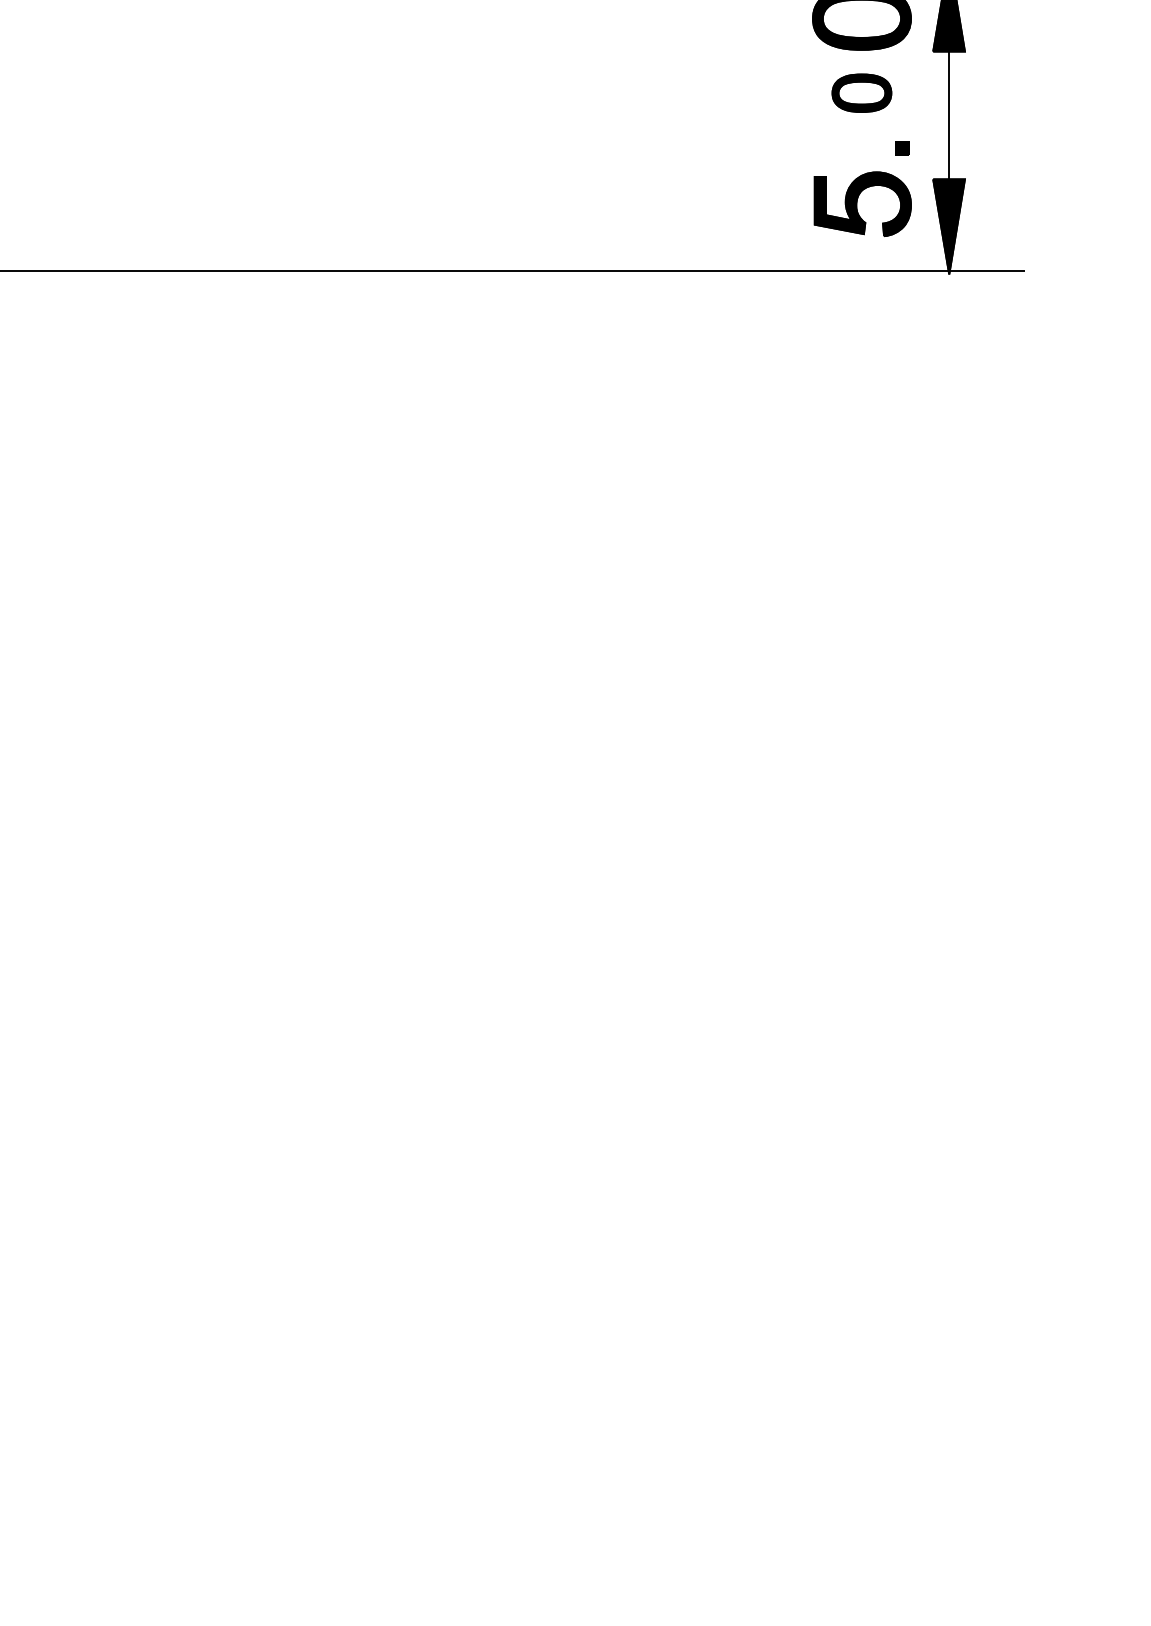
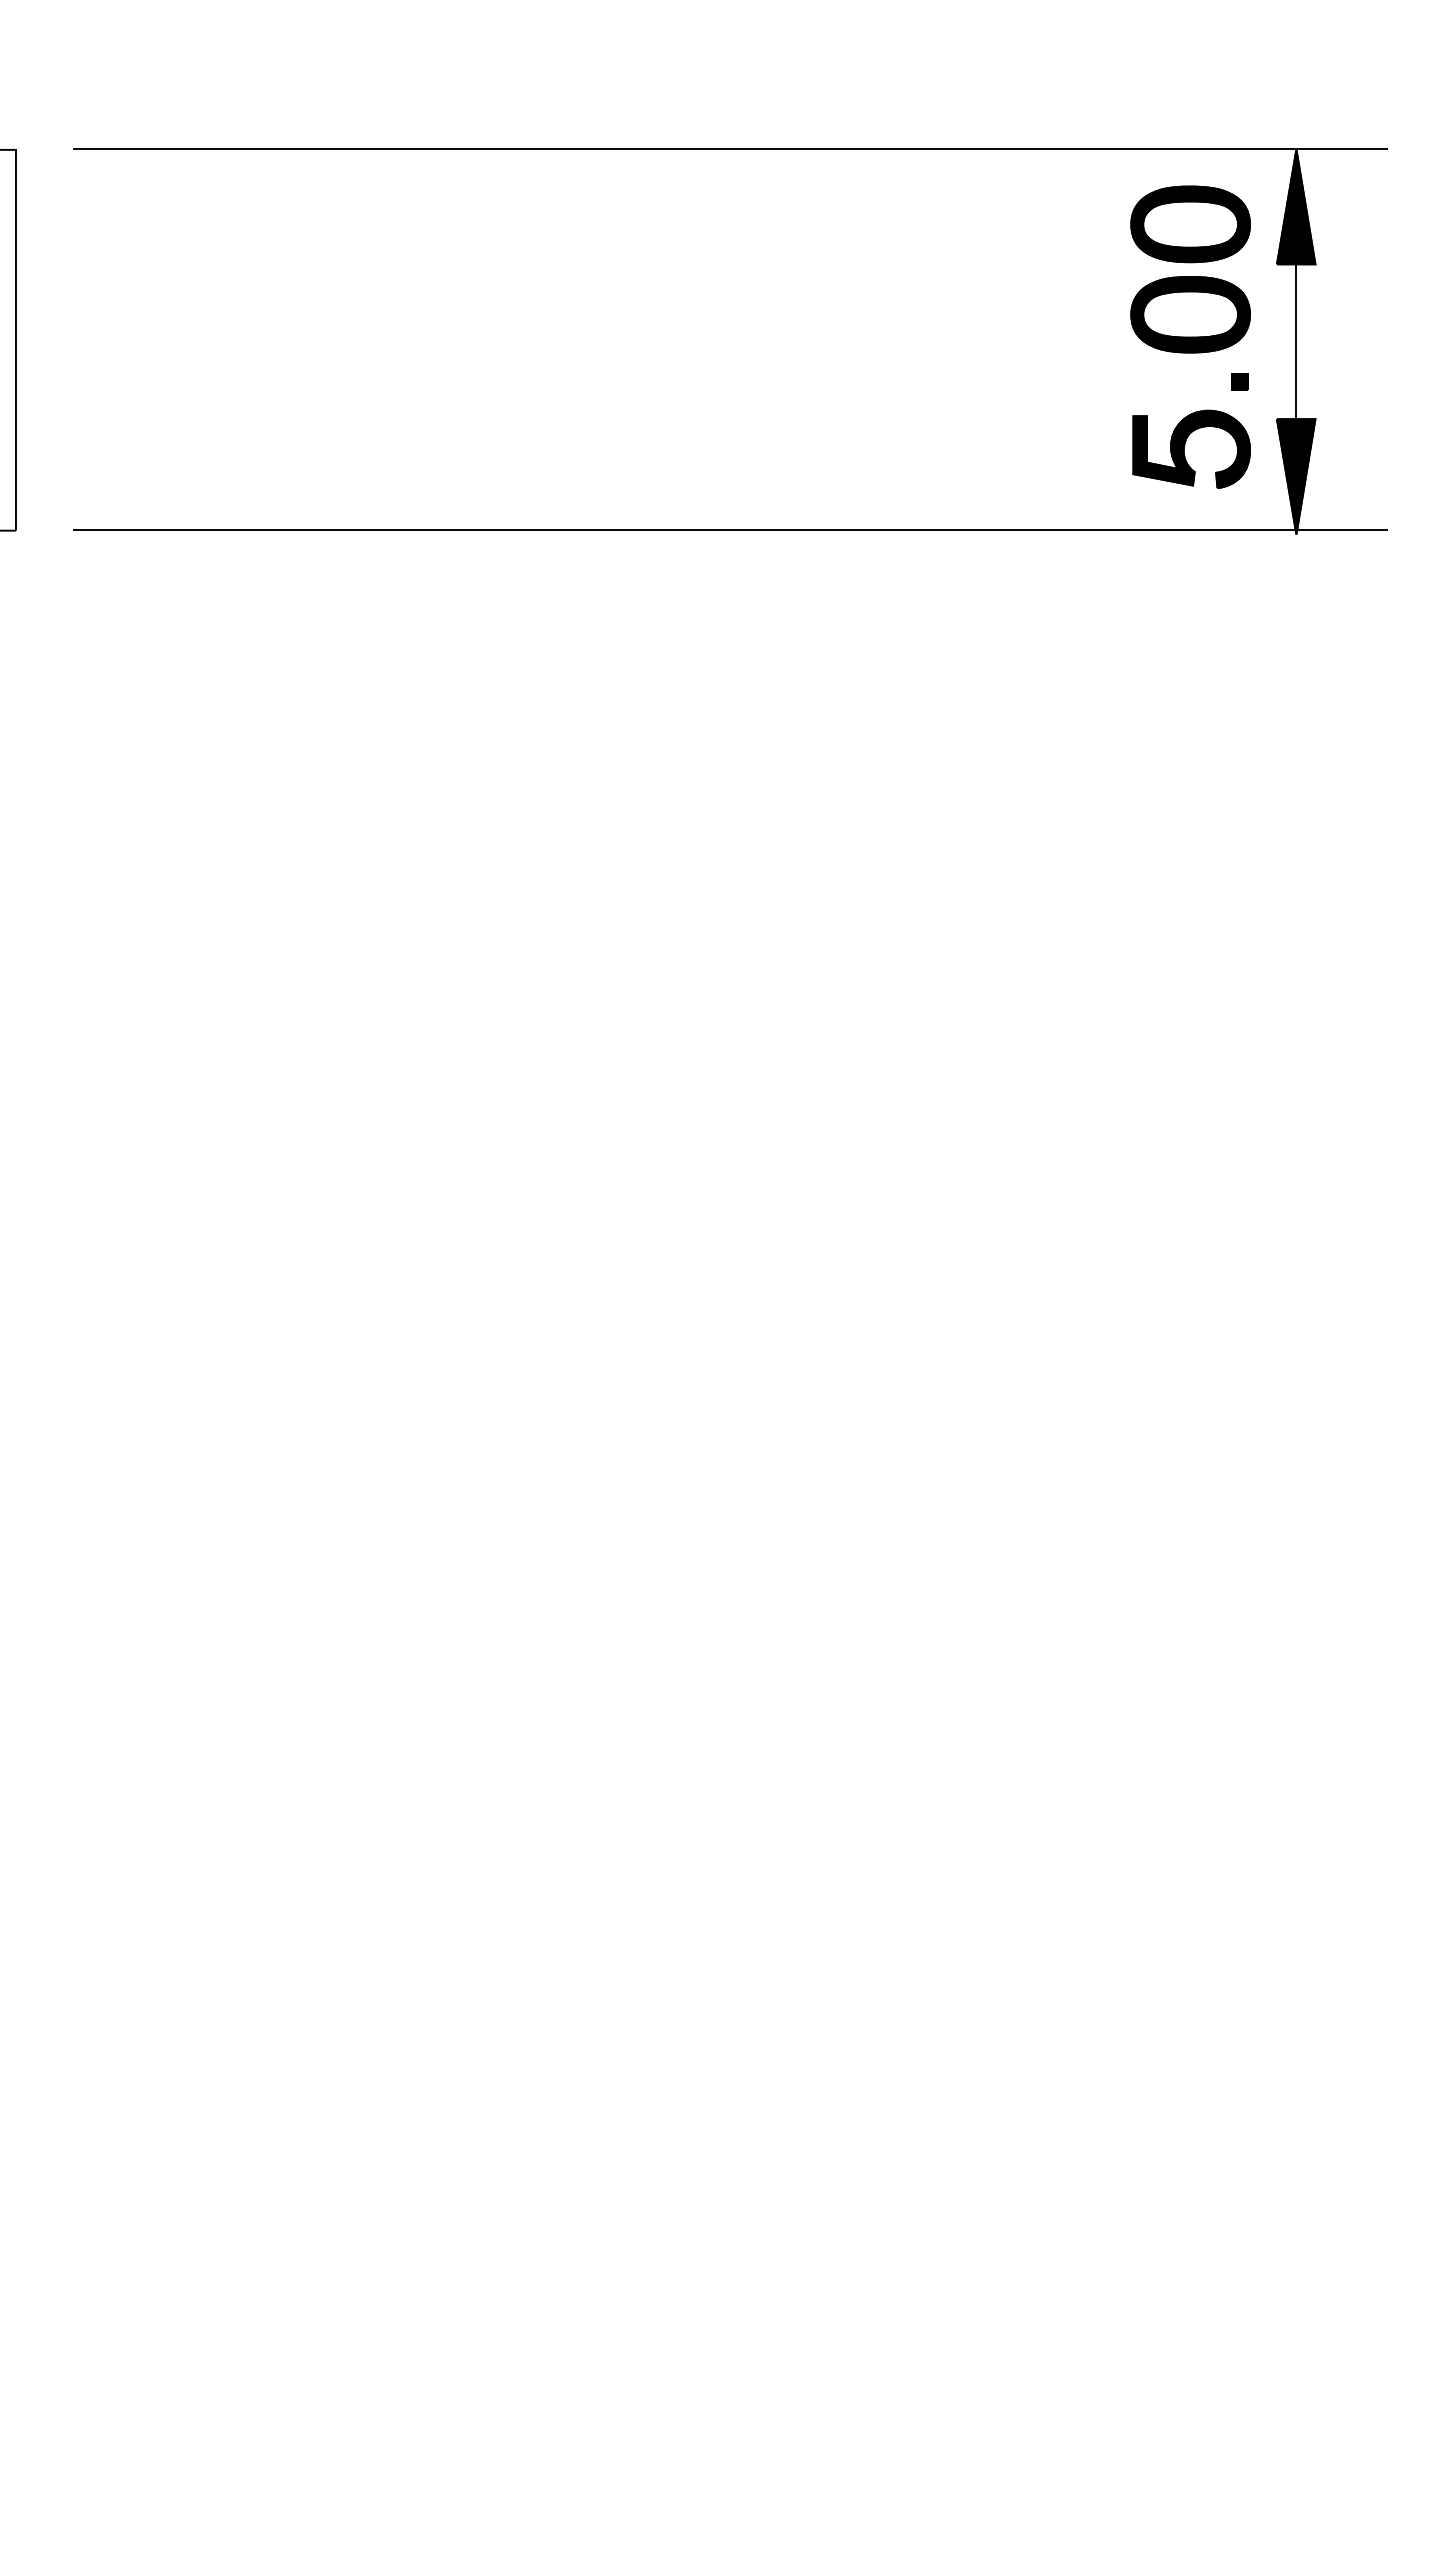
part: (861, 92) -> (1190, 314), size x1.67

